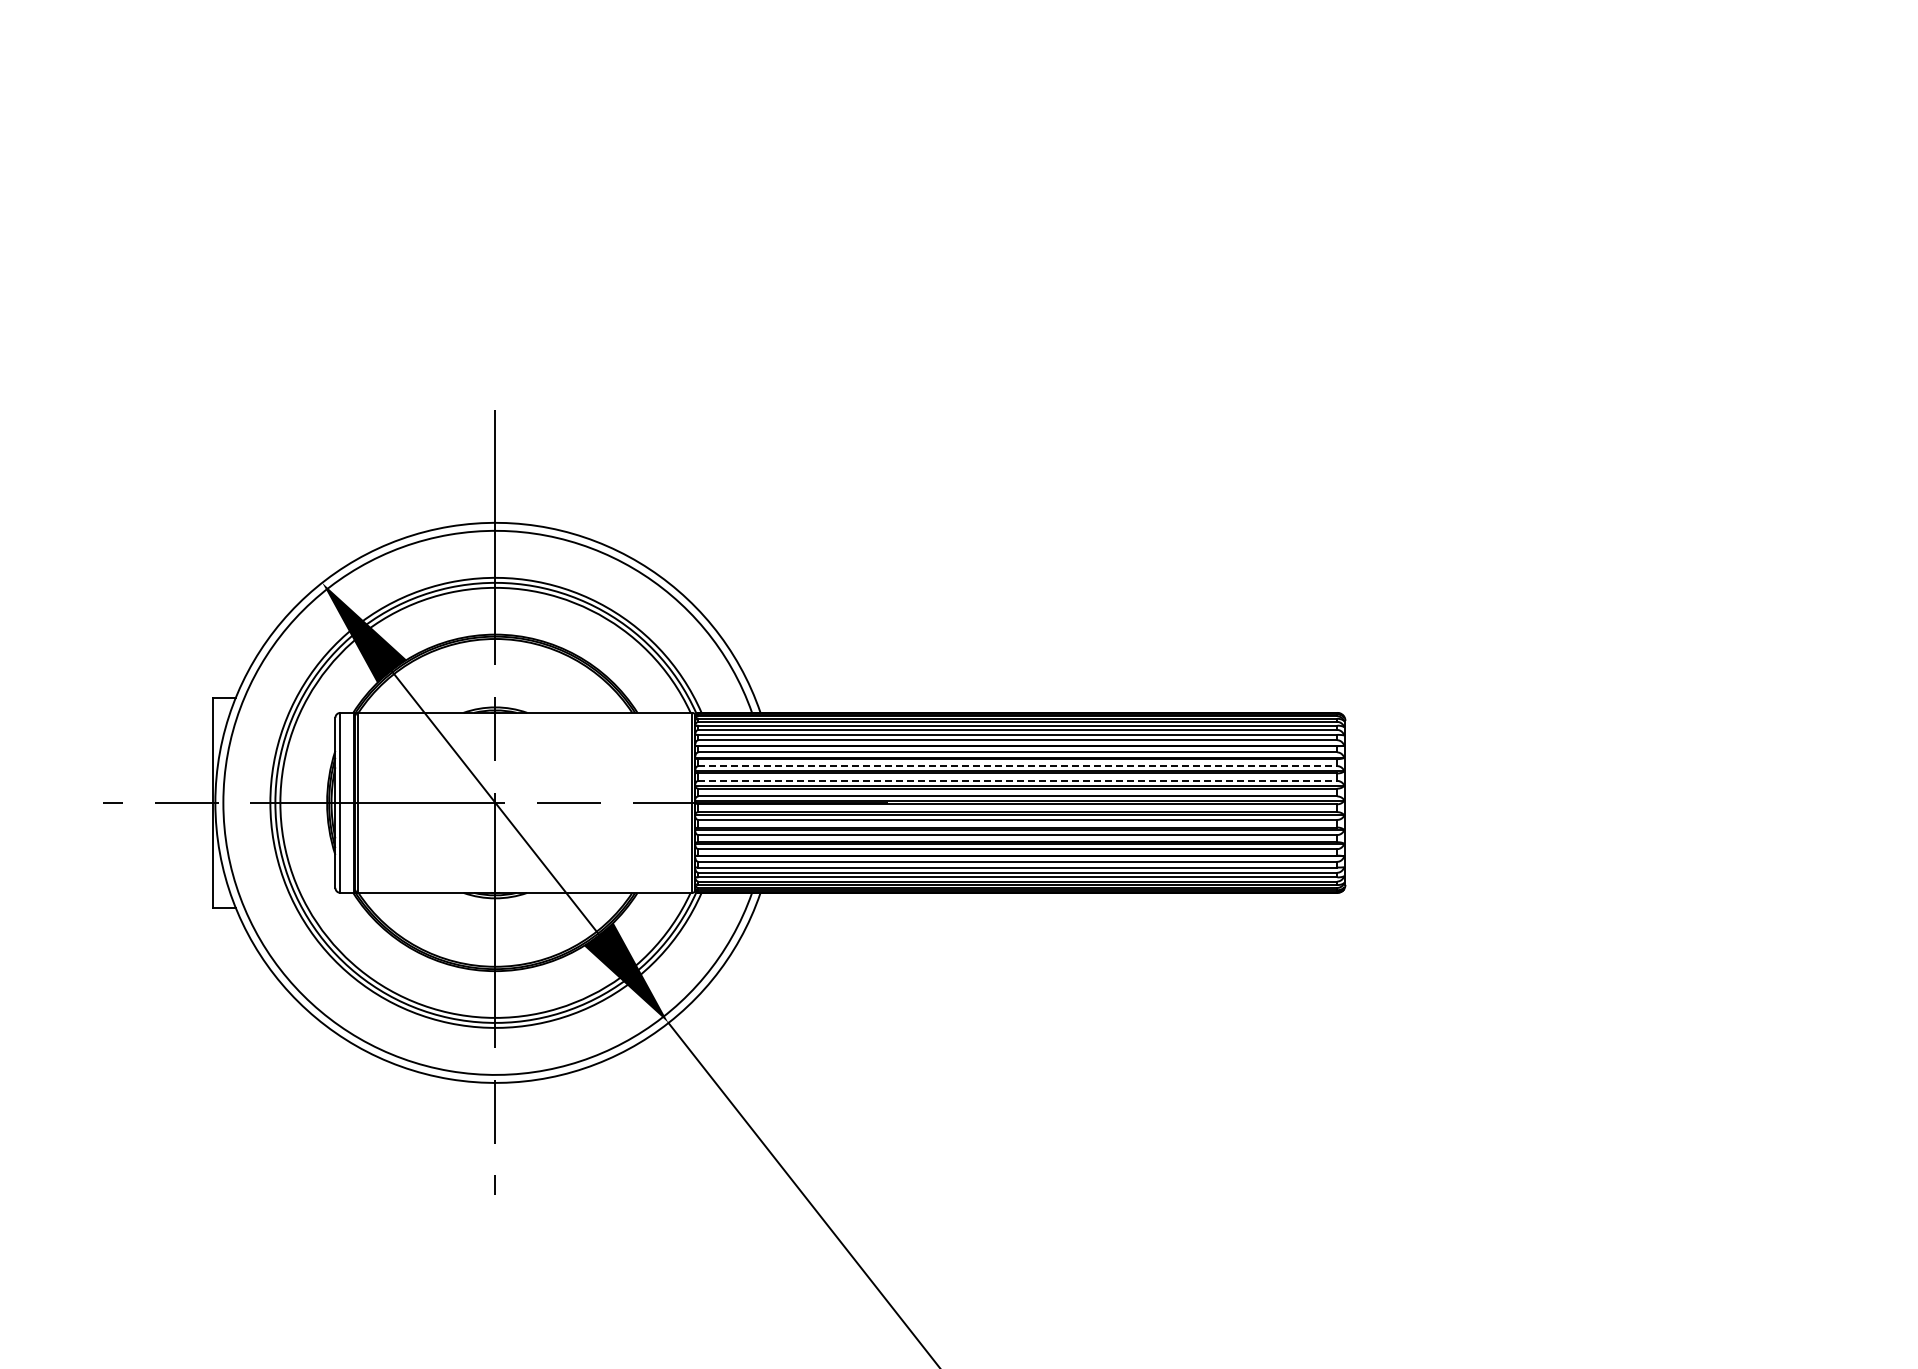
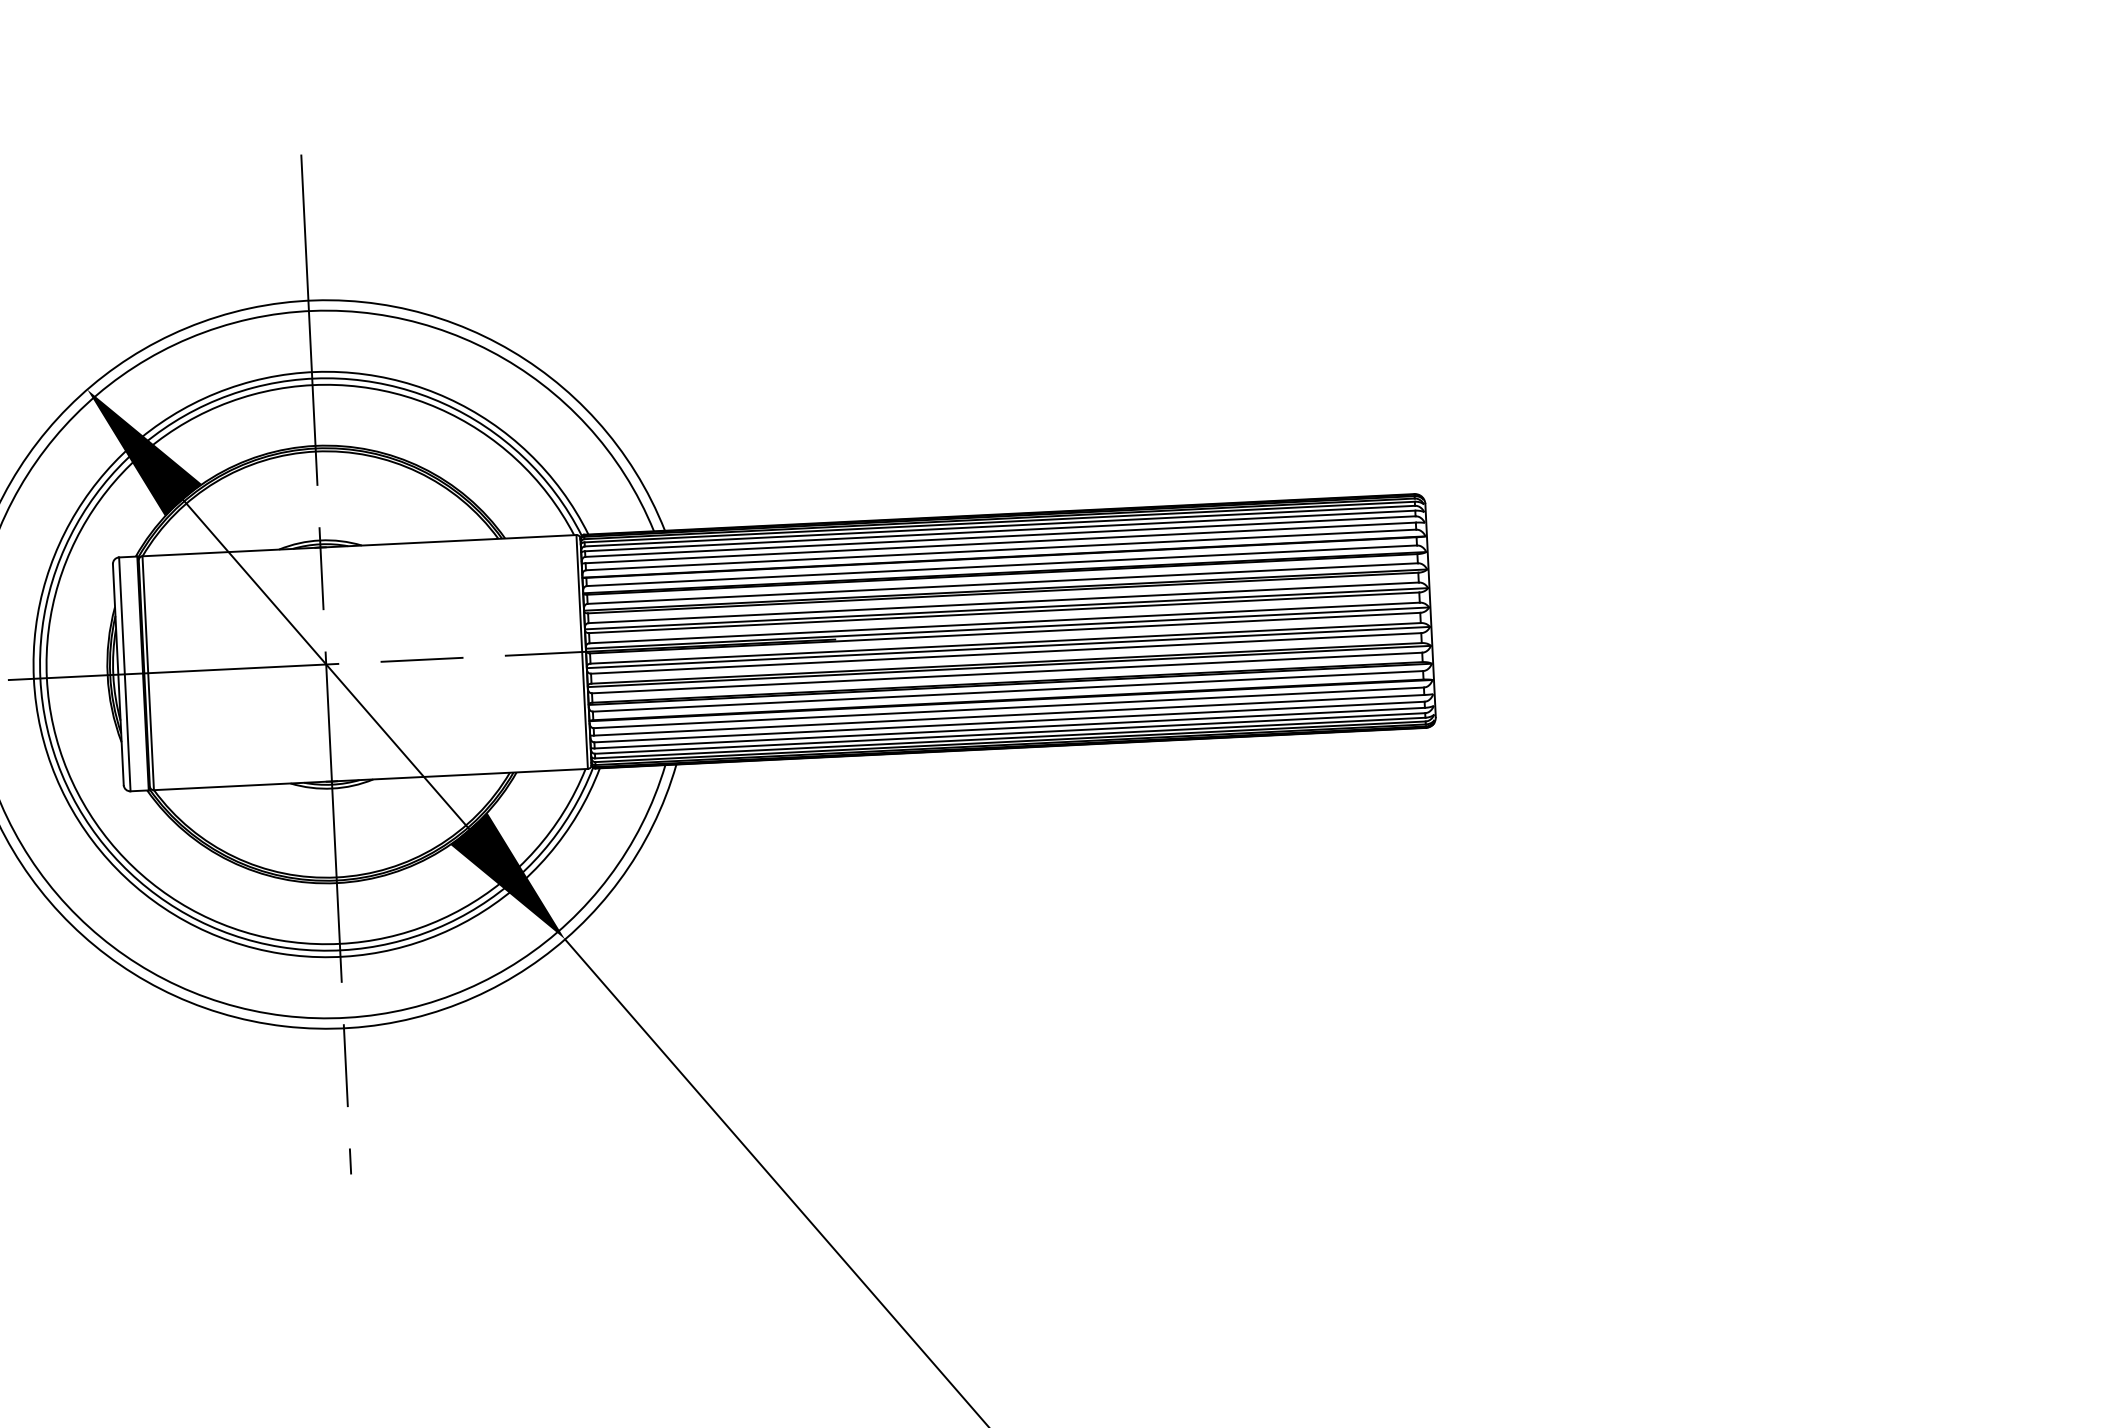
line: (1017, 766) -> (1002, 584), dashed -> solid
line: (1017, 780) -> (1003, 602), dashed -> solid

